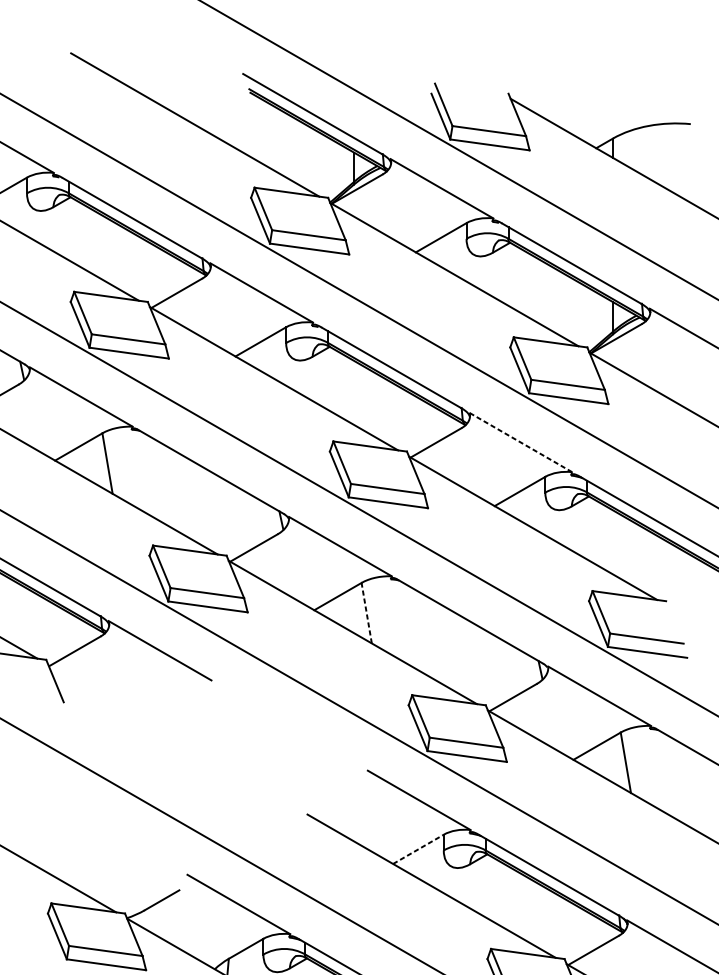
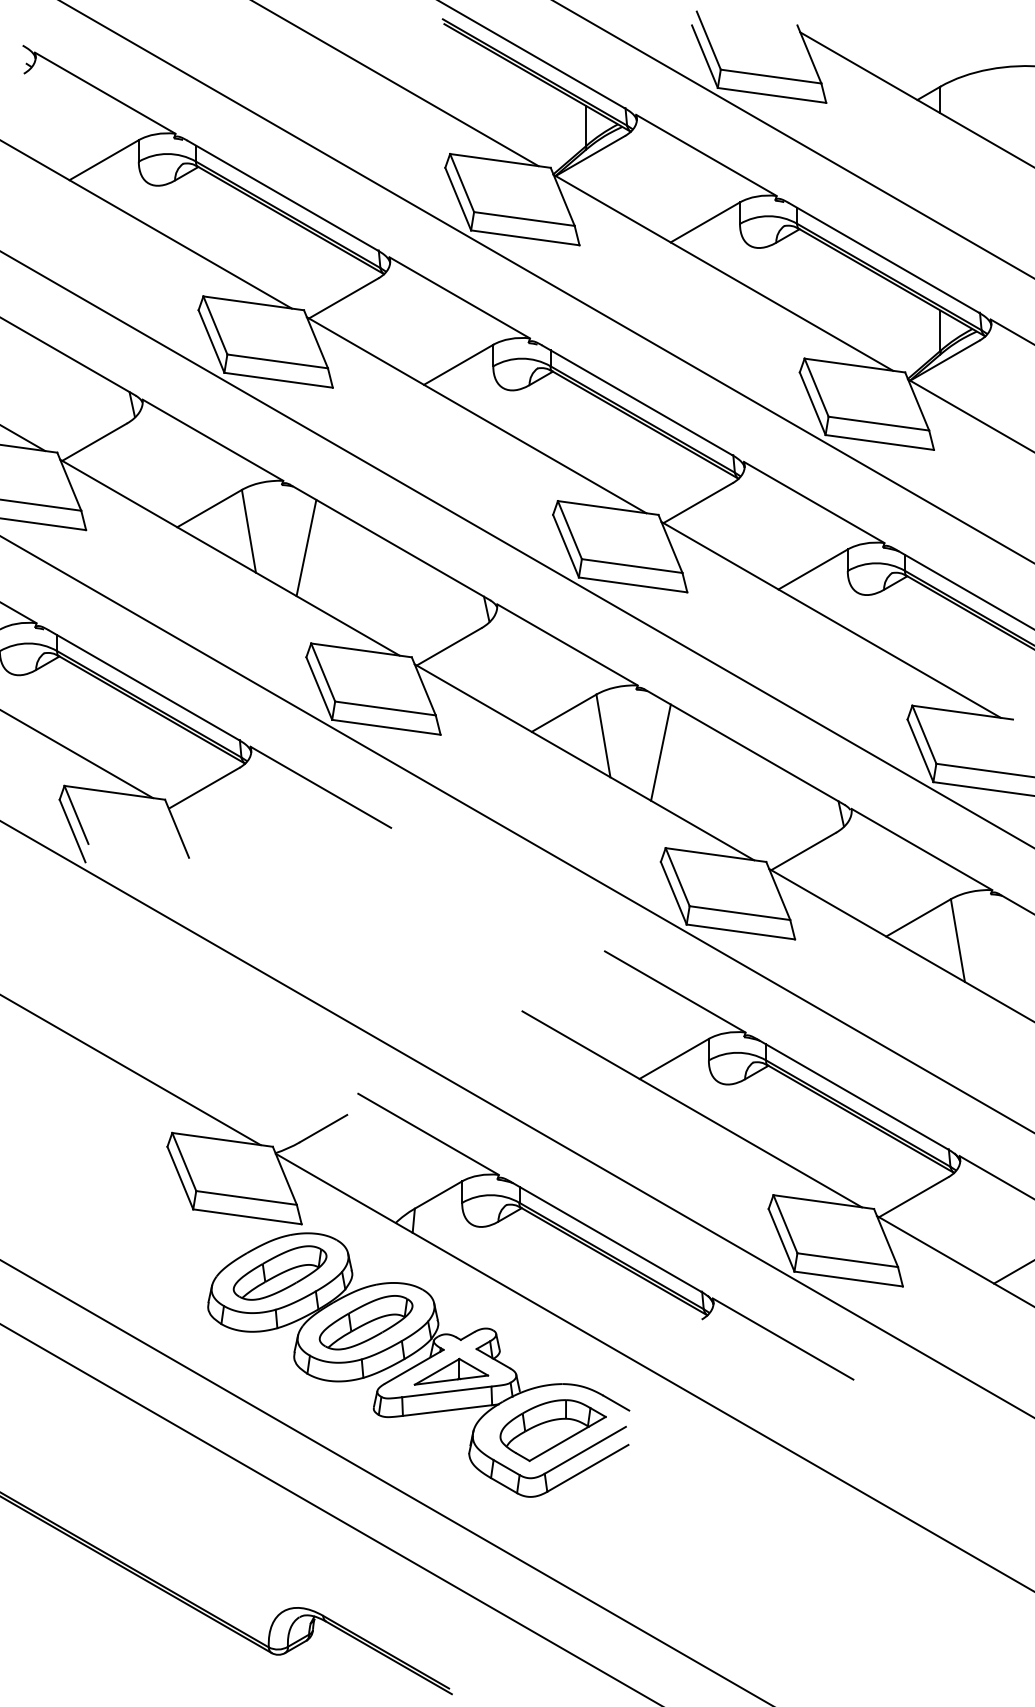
line: (520, 442) -> (813, 502), dashed -> solid
line: (149, 475) -> (306, 547), added
line: (366, 612) -> (603, 735), dashed -> solid
line: (408, 625) -> (660, 752), added
line: (418, 849) -> (674, 1058), dashed -> solid

